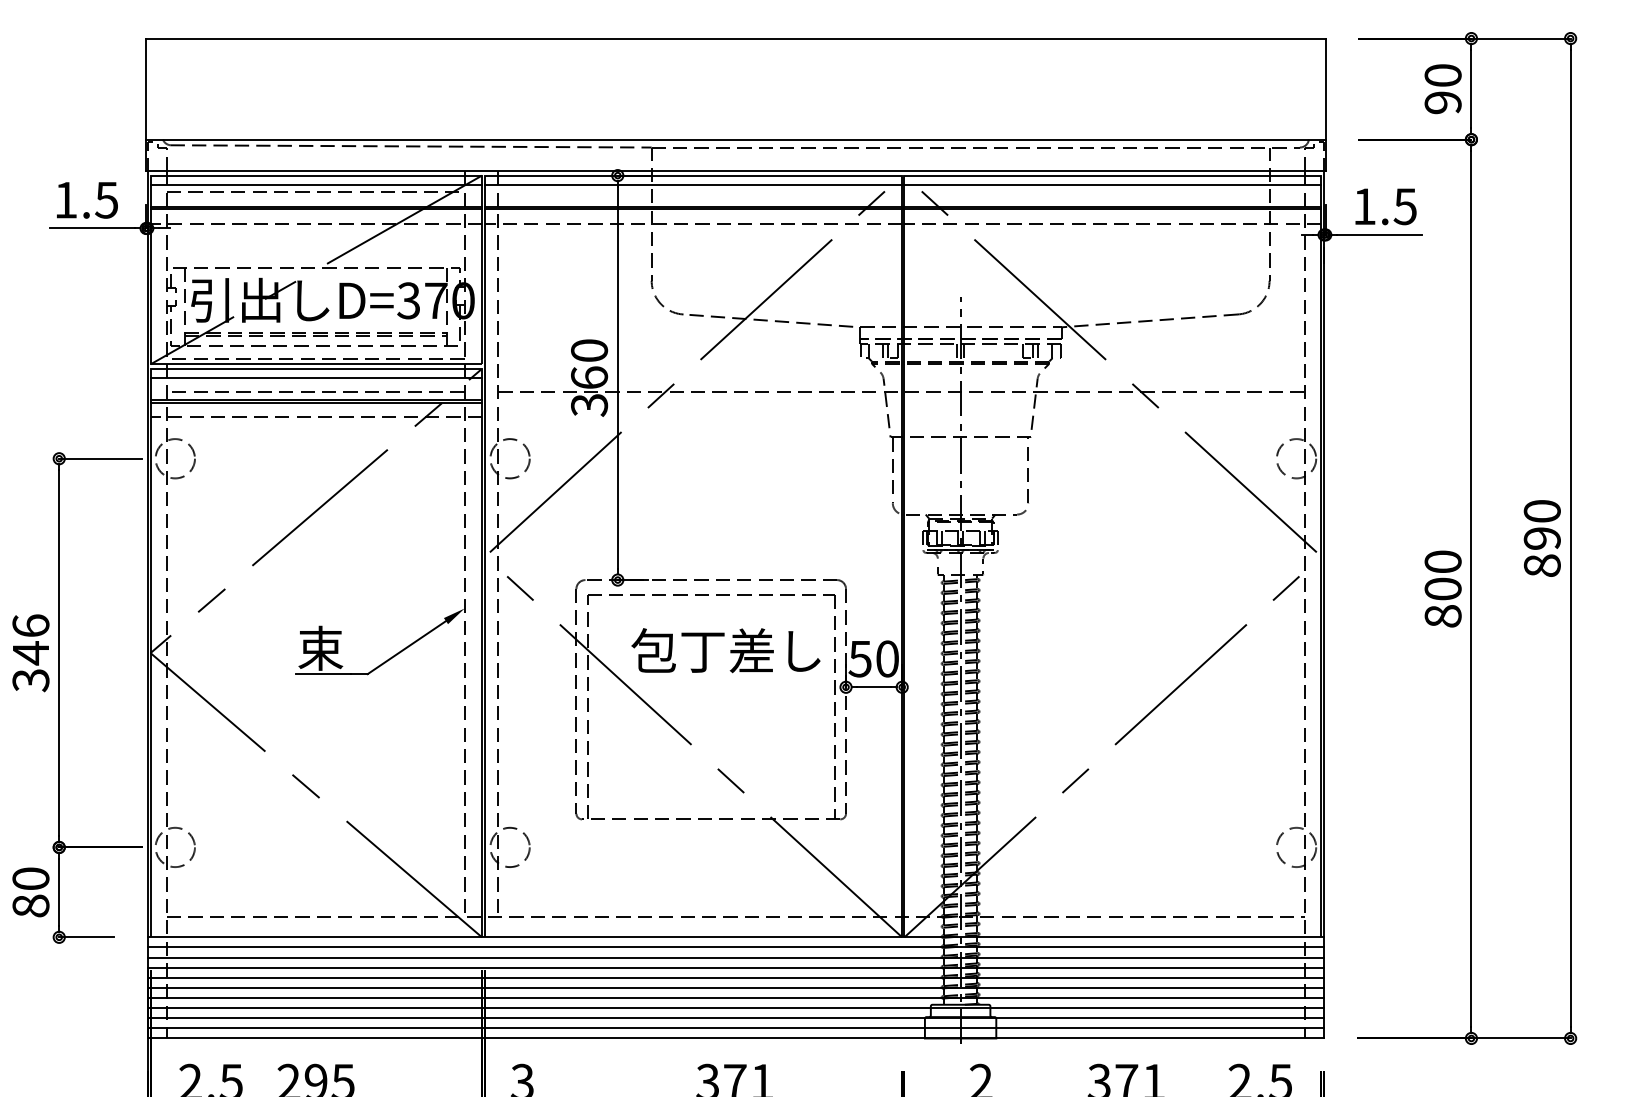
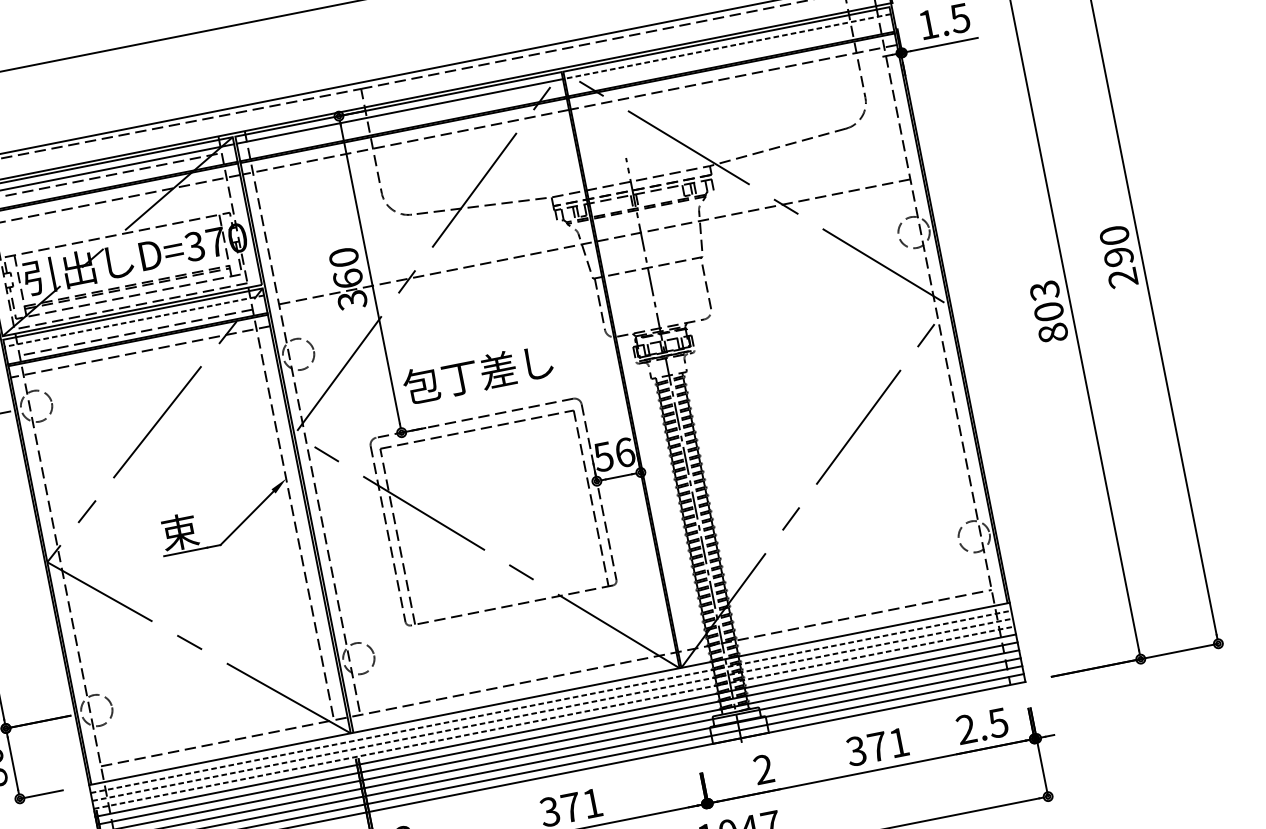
line: (1112, 184) -> (727, 46), solid -> dashed
line: (316, 377) -> (134, 320), solid -> dashed
text: (1442, 561) -> (1044, 290), 800 -> 803
text: (1541, 565) -> (1122, 278), 890 -> 290
text: (725, 650) -> (477, 374), moved
text: (887, 658) -> (624, 452), 50 -> 56
line: (736, 947) -> (551, 701), solid -> dashed
line: (736, 957) -> (553, 709), solid -> dashed
line: (736, 967) -> (554, 717), solid -> dashed

